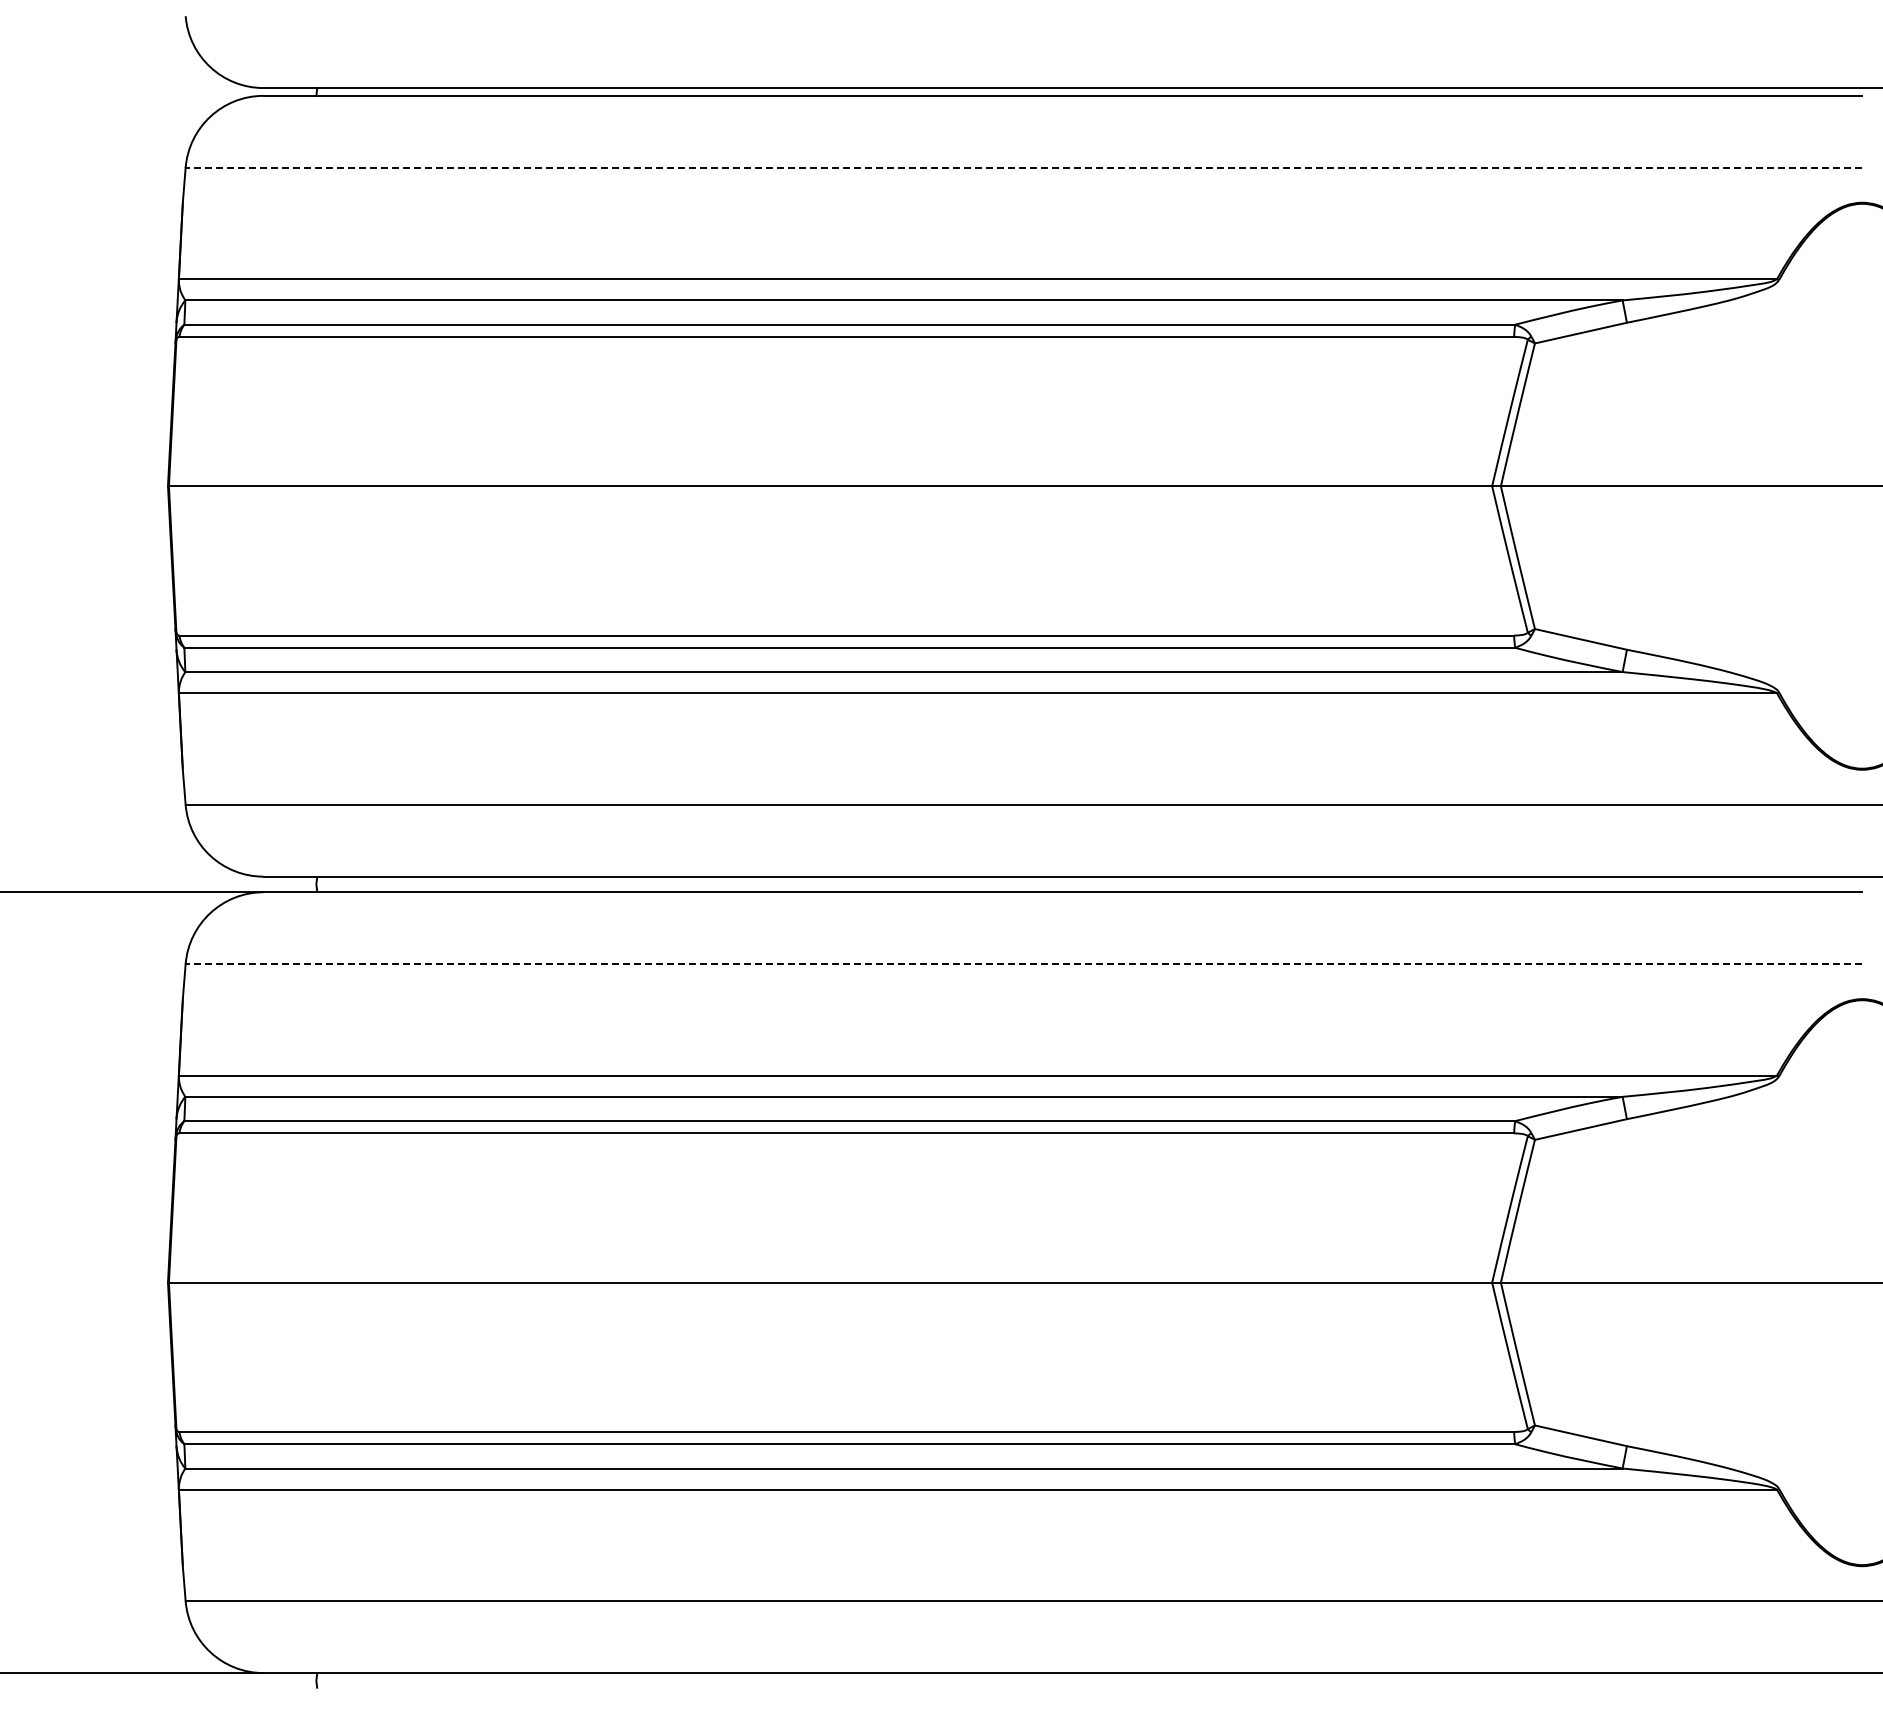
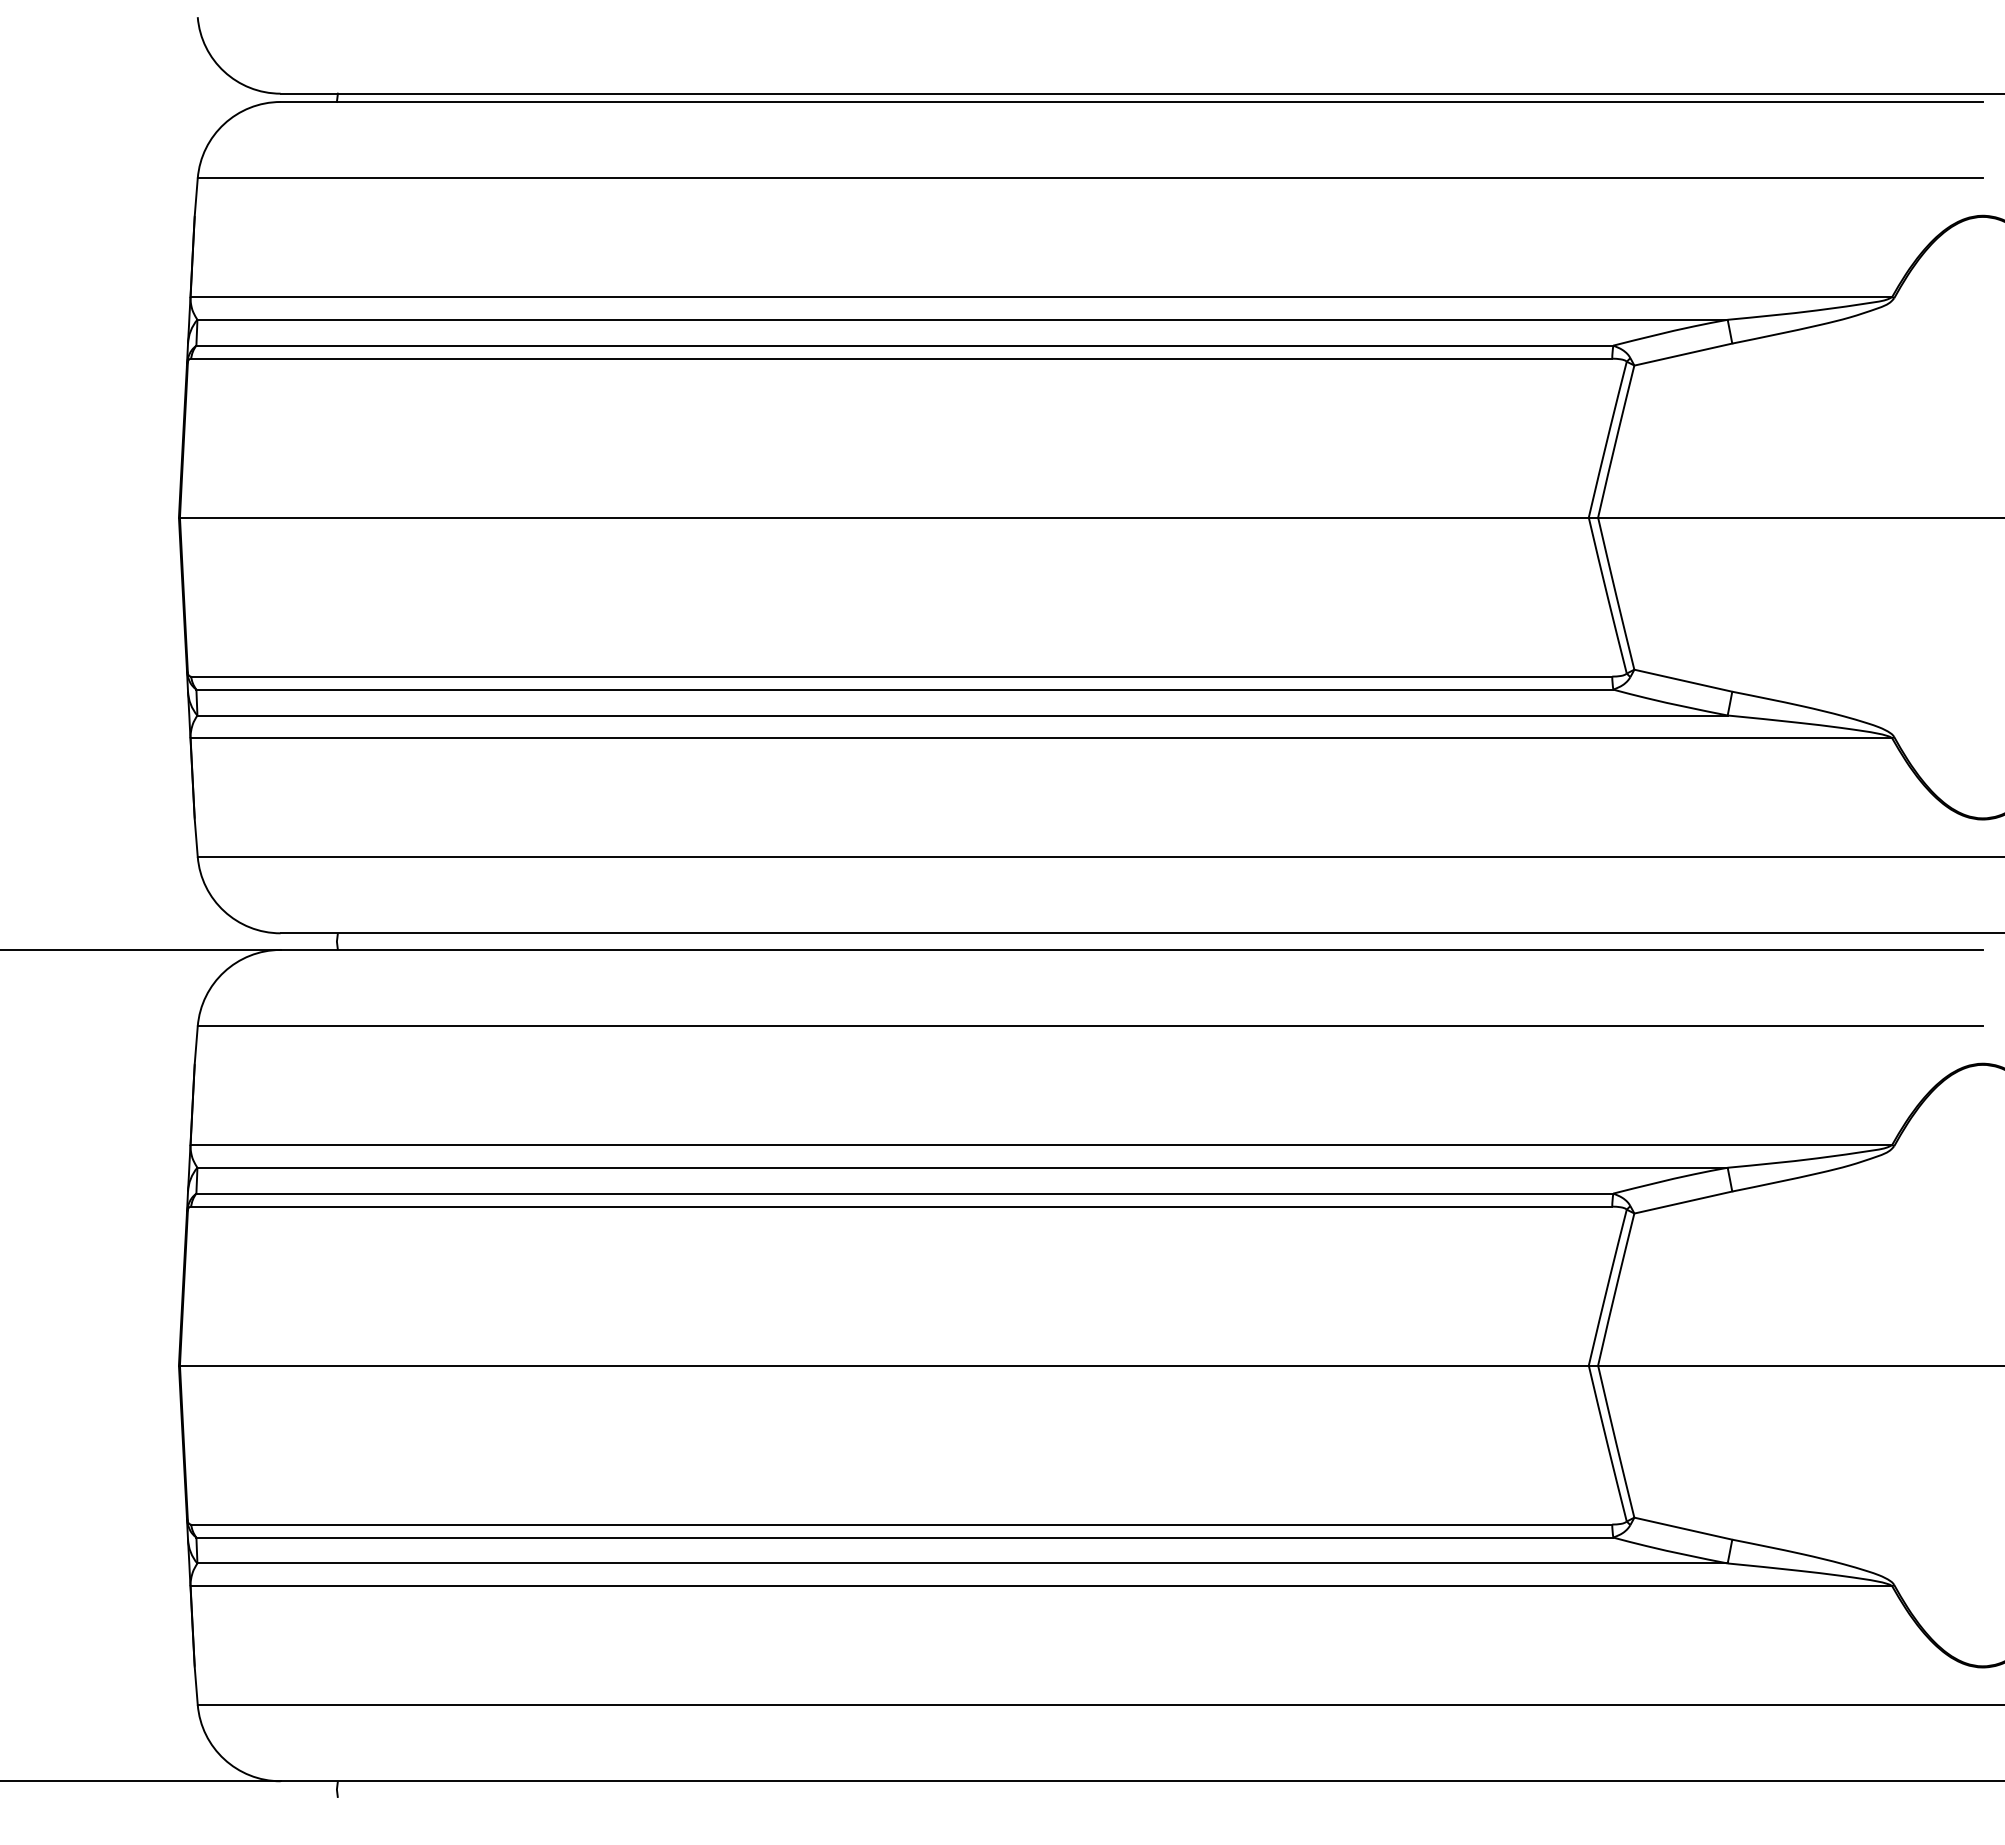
line: (1023, 167) -> (1089, 178), dashed -> solid
line: (1023, 964) -> (1089, 1026), dashed -> solid

